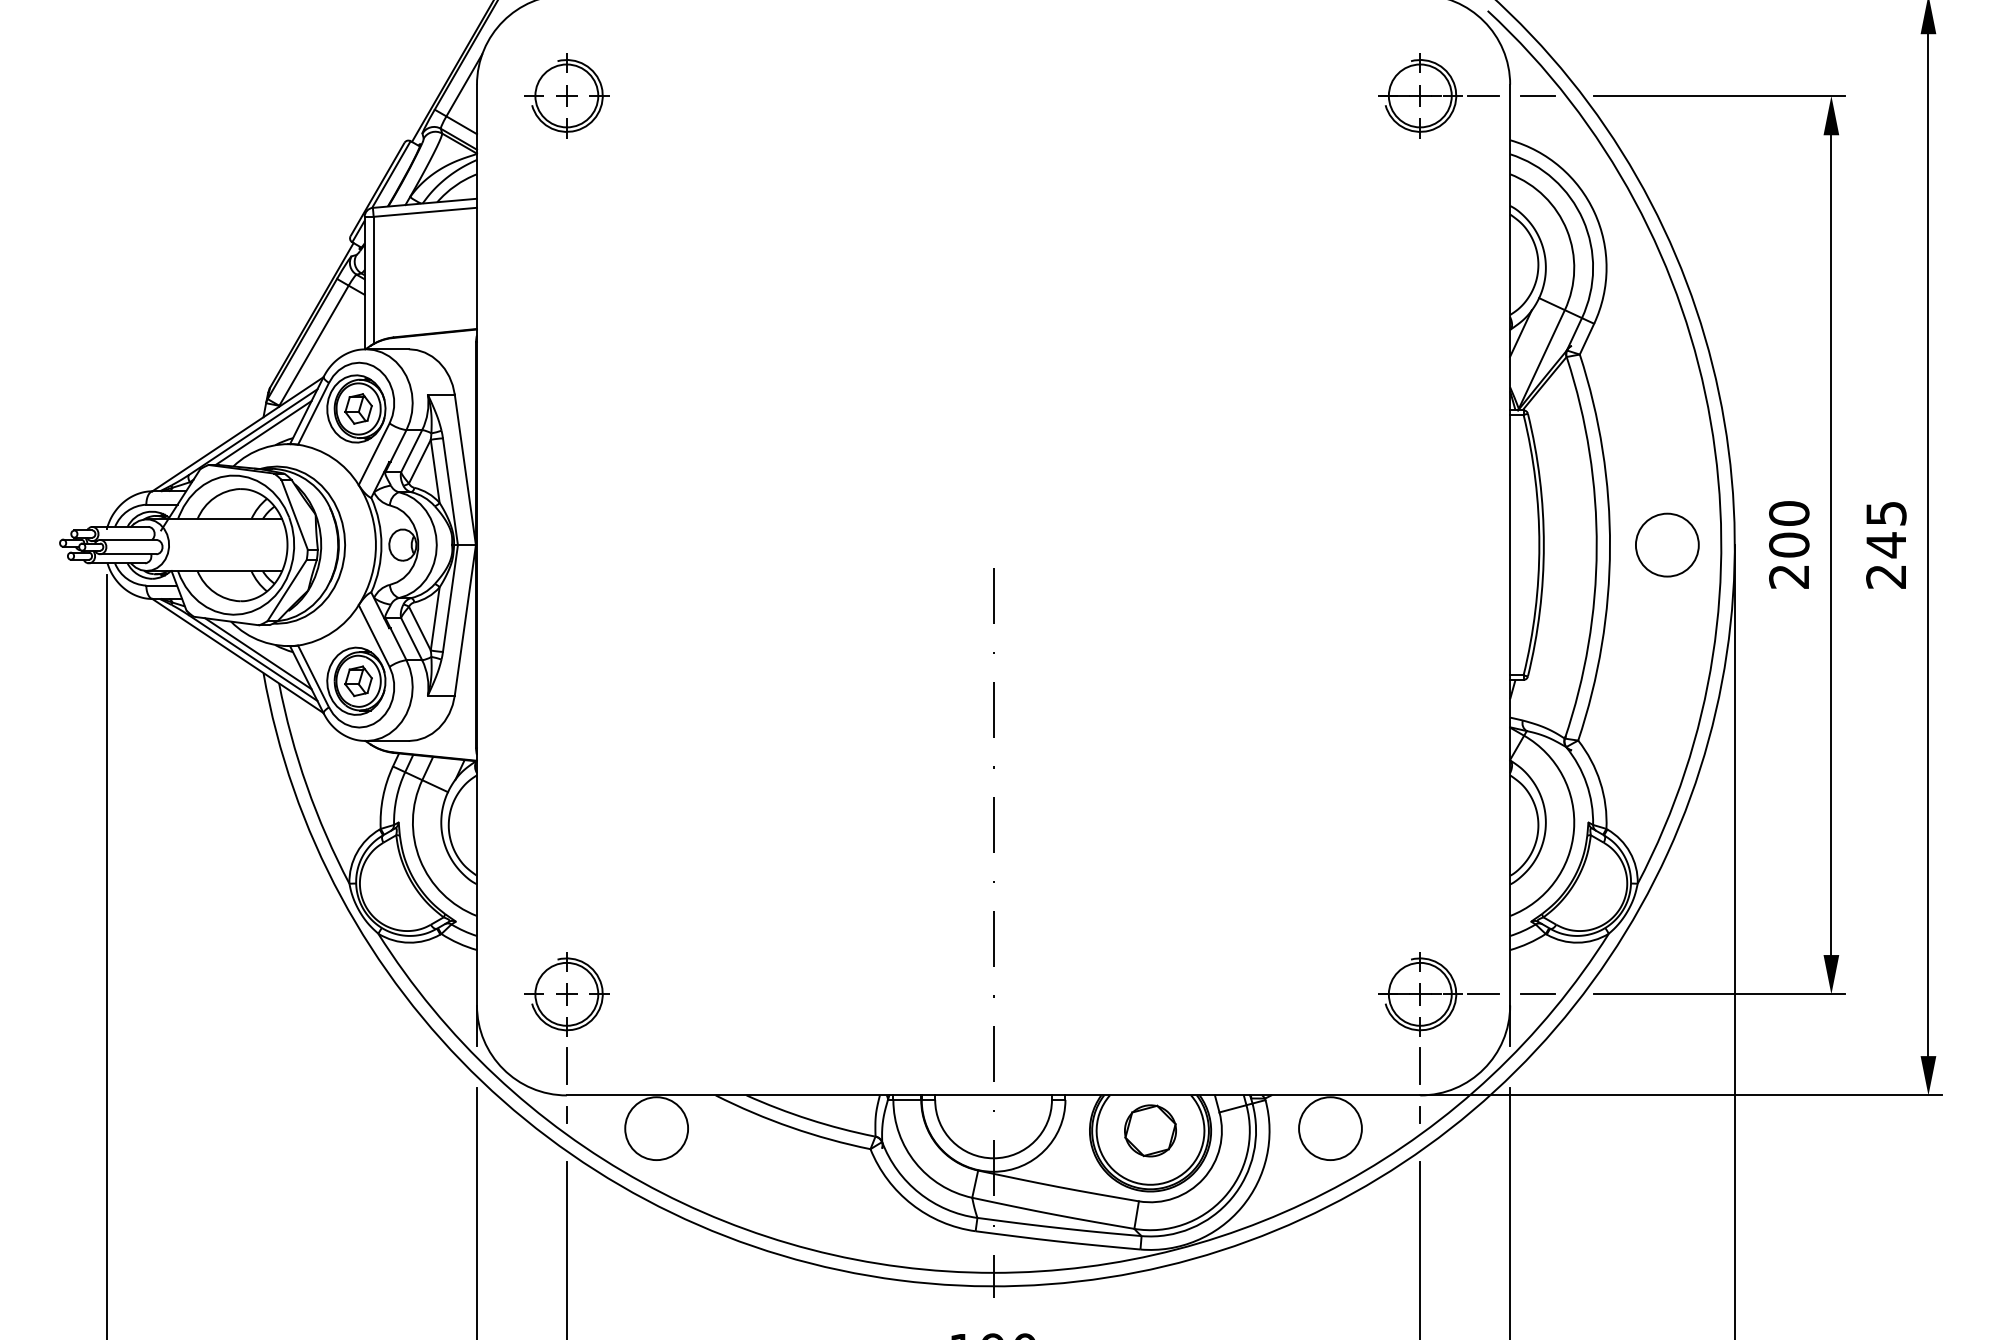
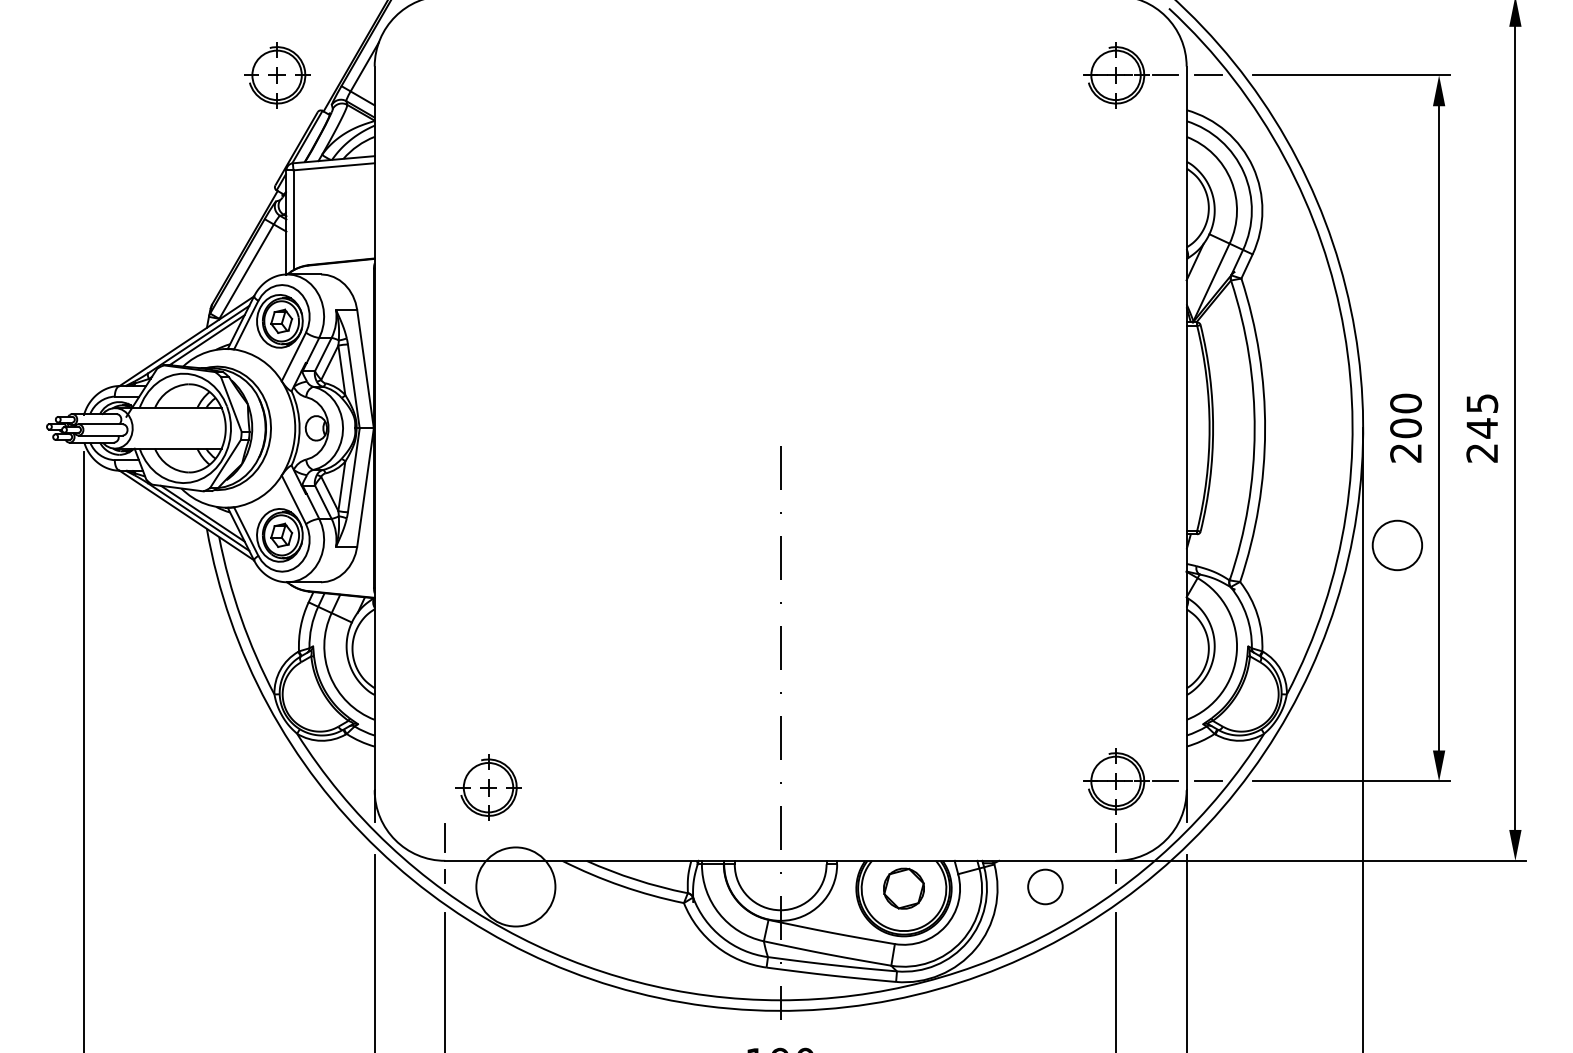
part: (566, 95) -> (276, 75), moved
circle: (1667, 544) -> (1397, 544), moved
part: (566, 994) -> (488, 787), moved
circle: (656, 1128) -> (515, 886), size x1.6
circle: (1330, 1128) -> (1045, 886), size x0.7

